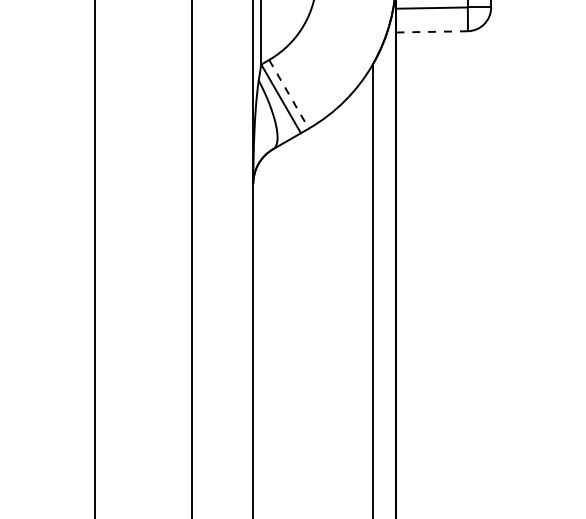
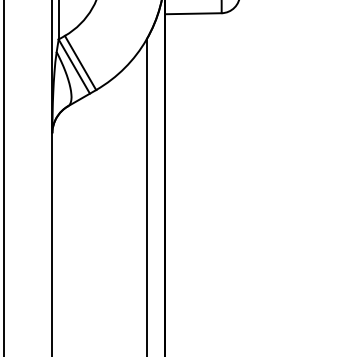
line: (431, 31) -> (192, 13), dashed -> solid
line: (289, 94) -> (80, 63), dashed -> solid

